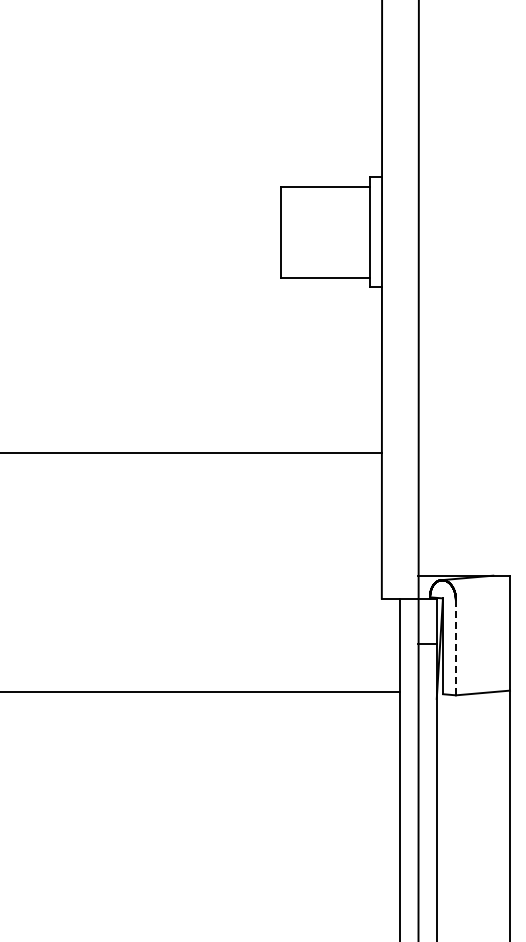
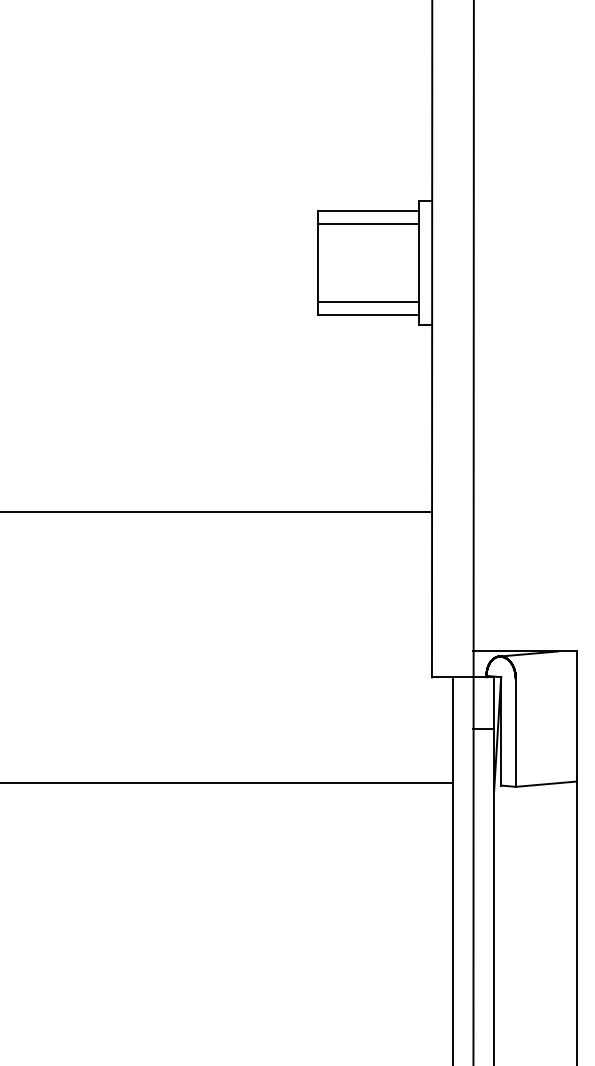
line: (325, 198) -> (368, 224), added
line: (325, 266) -> (368, 301), added
line: (455, 647) -> (515, 732), dashed -> solid

